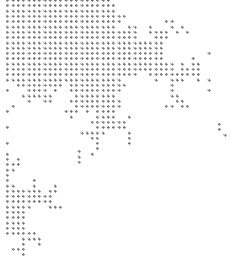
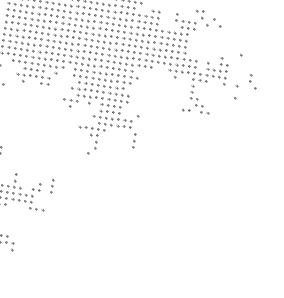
part: (222, 129) -> (253, 81), moved
part: (78, 156) -> (52, 185), moved

